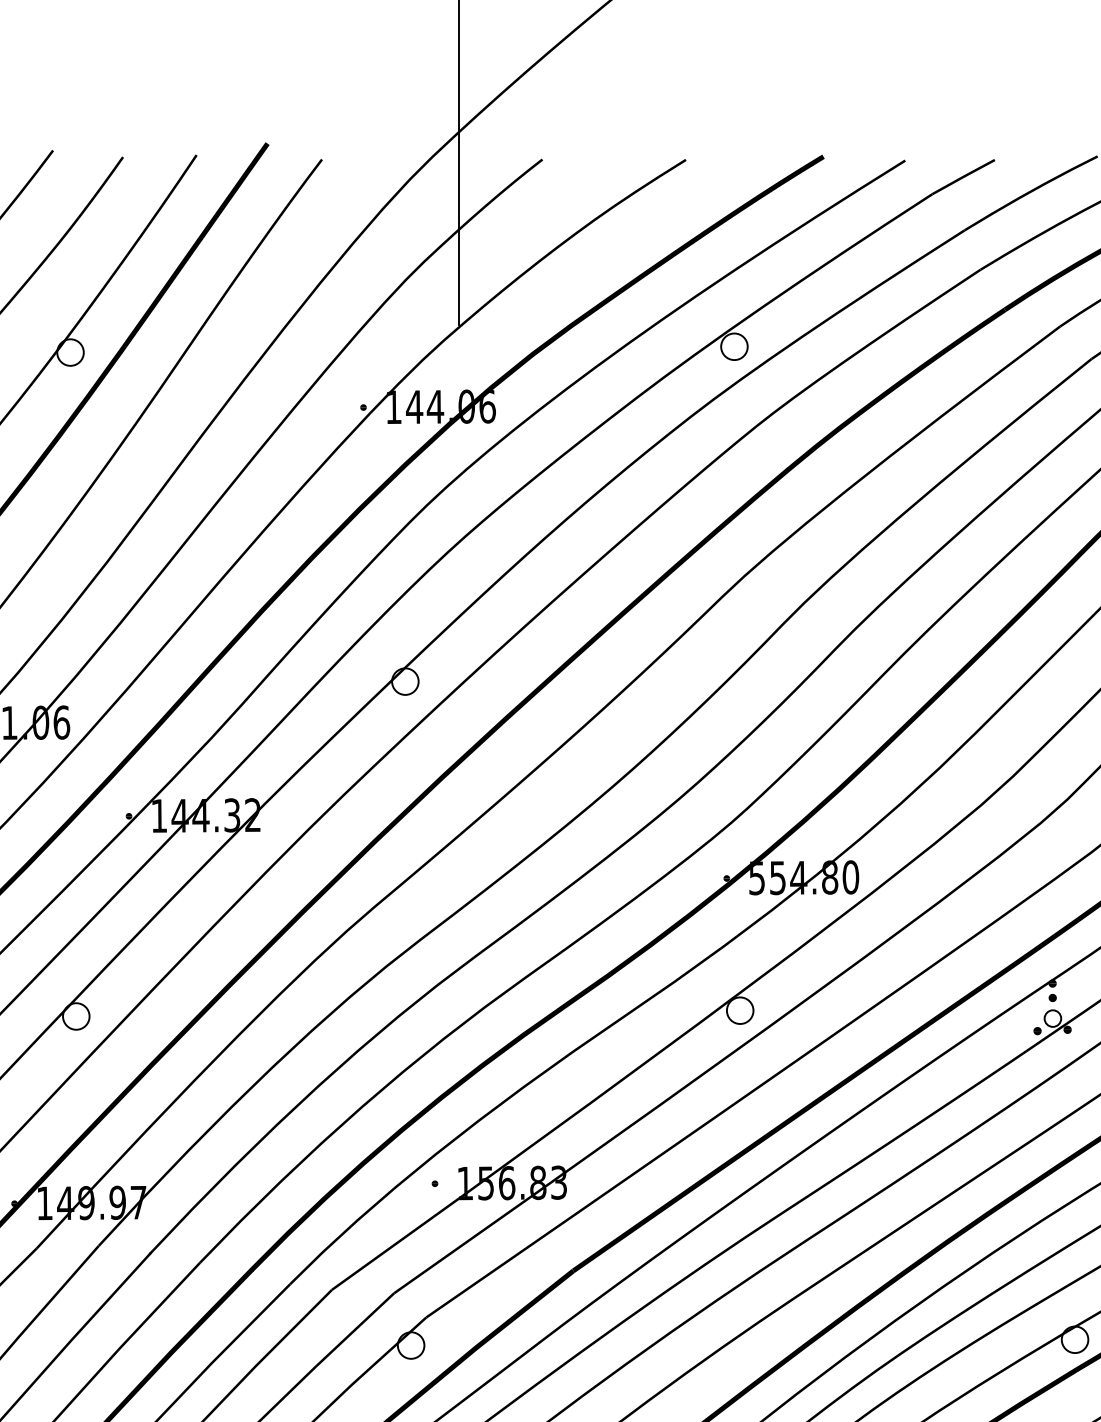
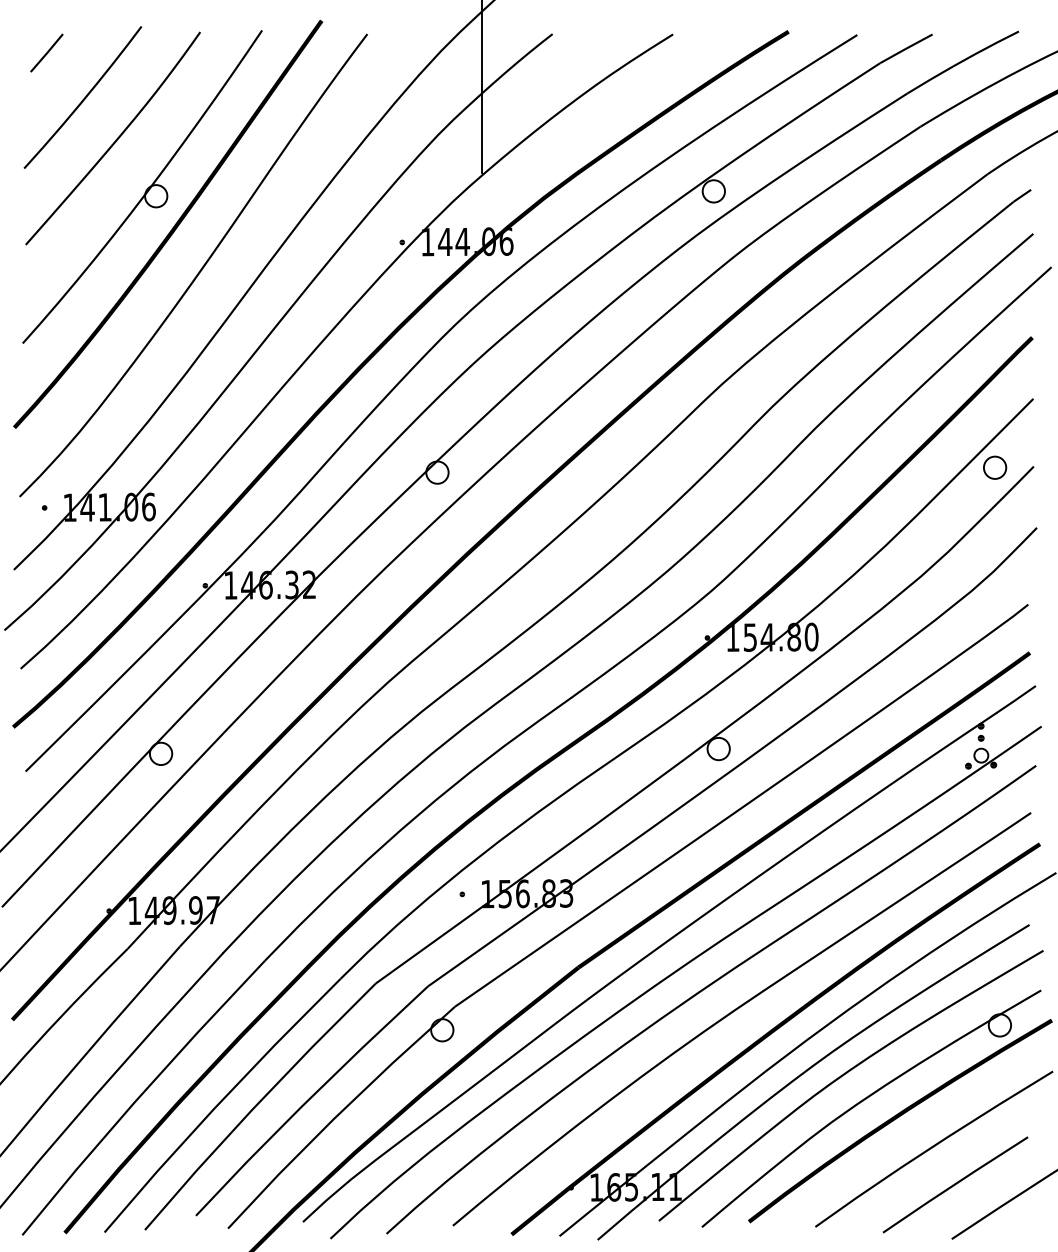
part: (1069, 675) -> (995, 467), added
text: (200, 814) -> (265, 584), 144.32 -> 146.32
text: (756, 877) -> (732, 637), 554.80 -> 154.80

